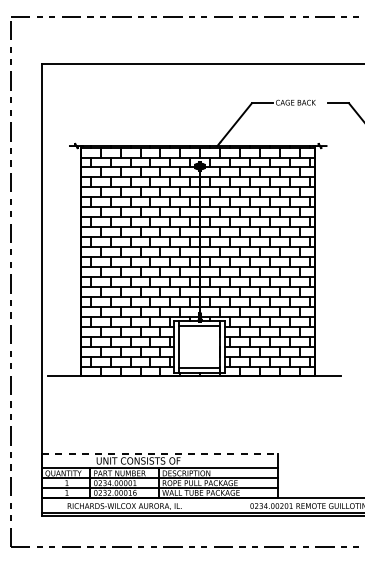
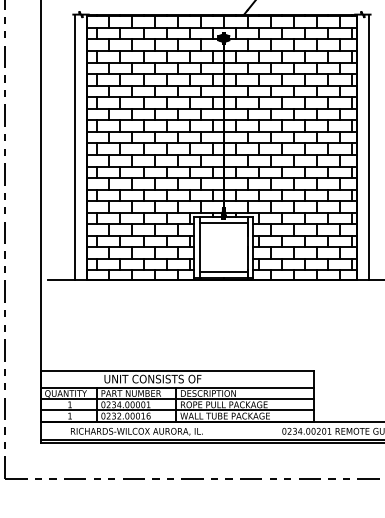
line: (71, 260) -> (75, 147), added
line: (324, 260) -> (368, 147), added
line: (159, 453) -> (177, 370), dashed -> solid

